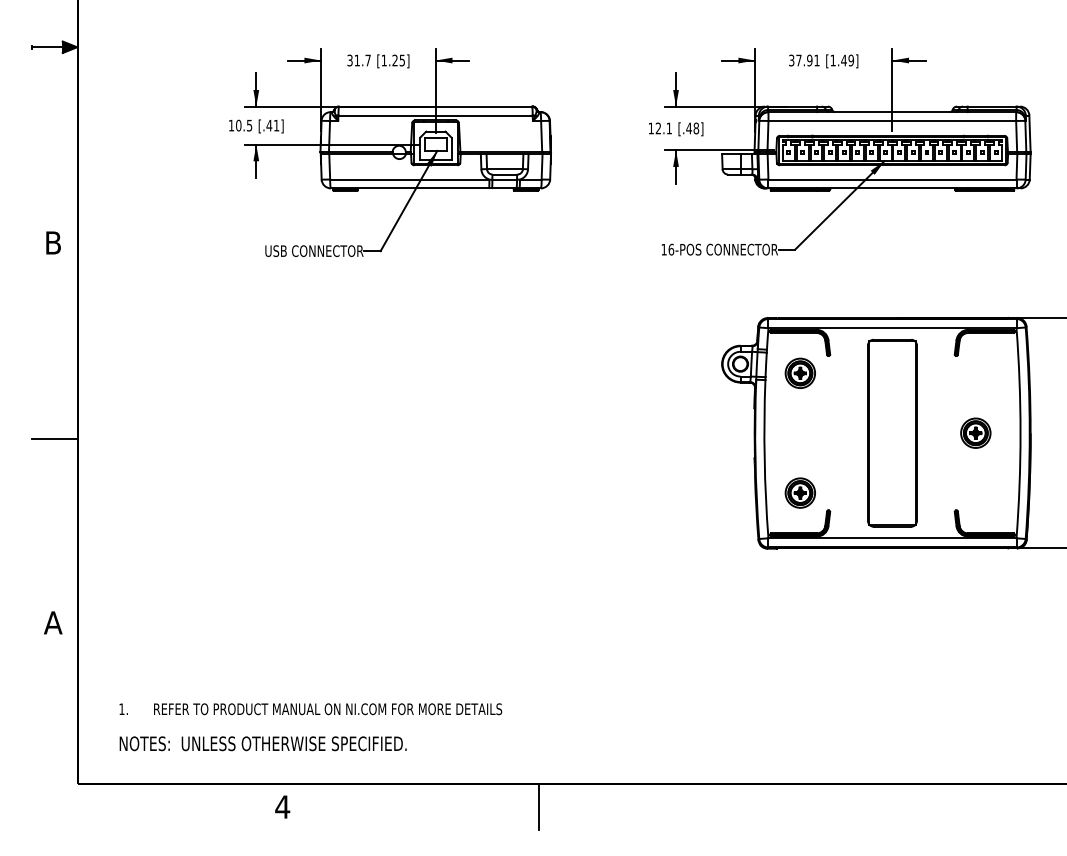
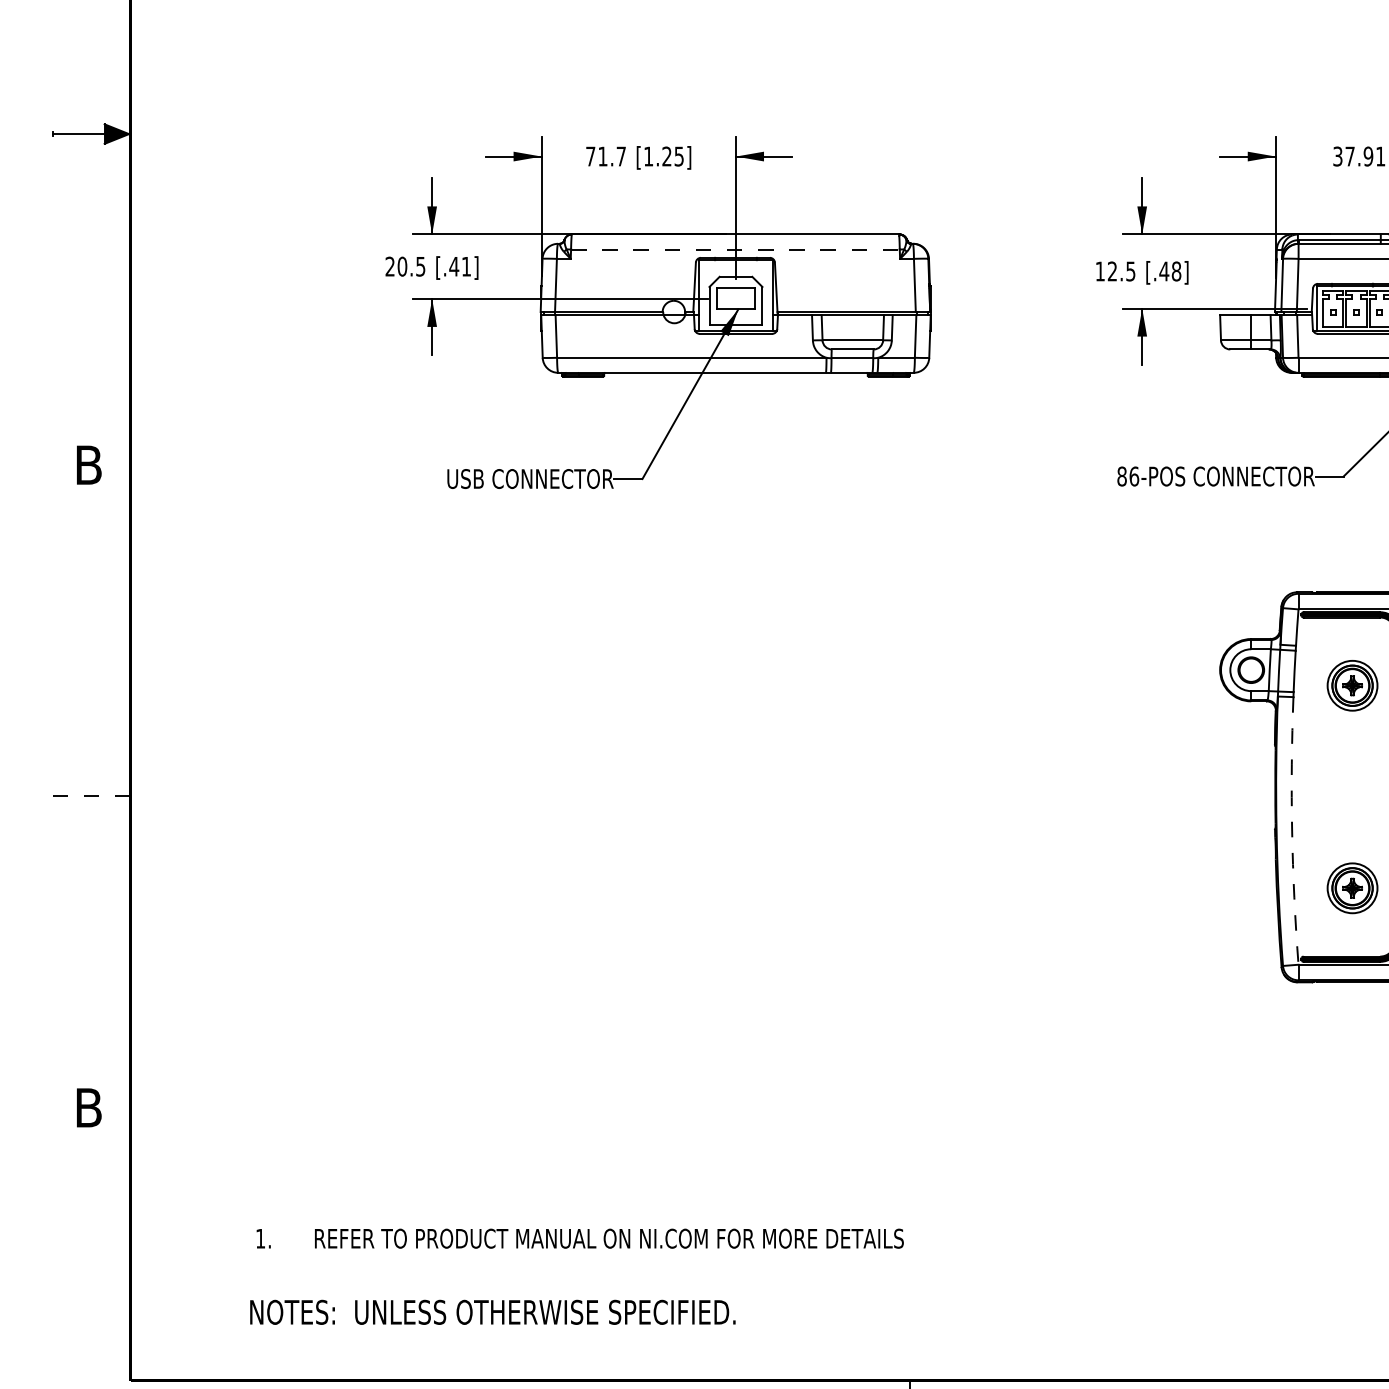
text: (349, 60) -> (589, 156), 31.7 -> 71.7
line: (436, 115) -> (736, 249), solid -> dashed
text: (230, 125) -> (388, 266), 10.5 -> 20.5
text: (668, 128) -> (1129, 271), 12.1 -> 12.5
text: (663, 249) -> (1120, 476), 16-POS -> 86-POS
line: (55, 438) -> (92, 795), solid -> dashed
arc: (764, 459) -> (1291, 831), solid -> dashed
text: (53, 622) -> (89, 1107), A -> B
text: (310, 709) -> (579, 1239), moved
text: (262, 743) -> (491, 1311), moved

